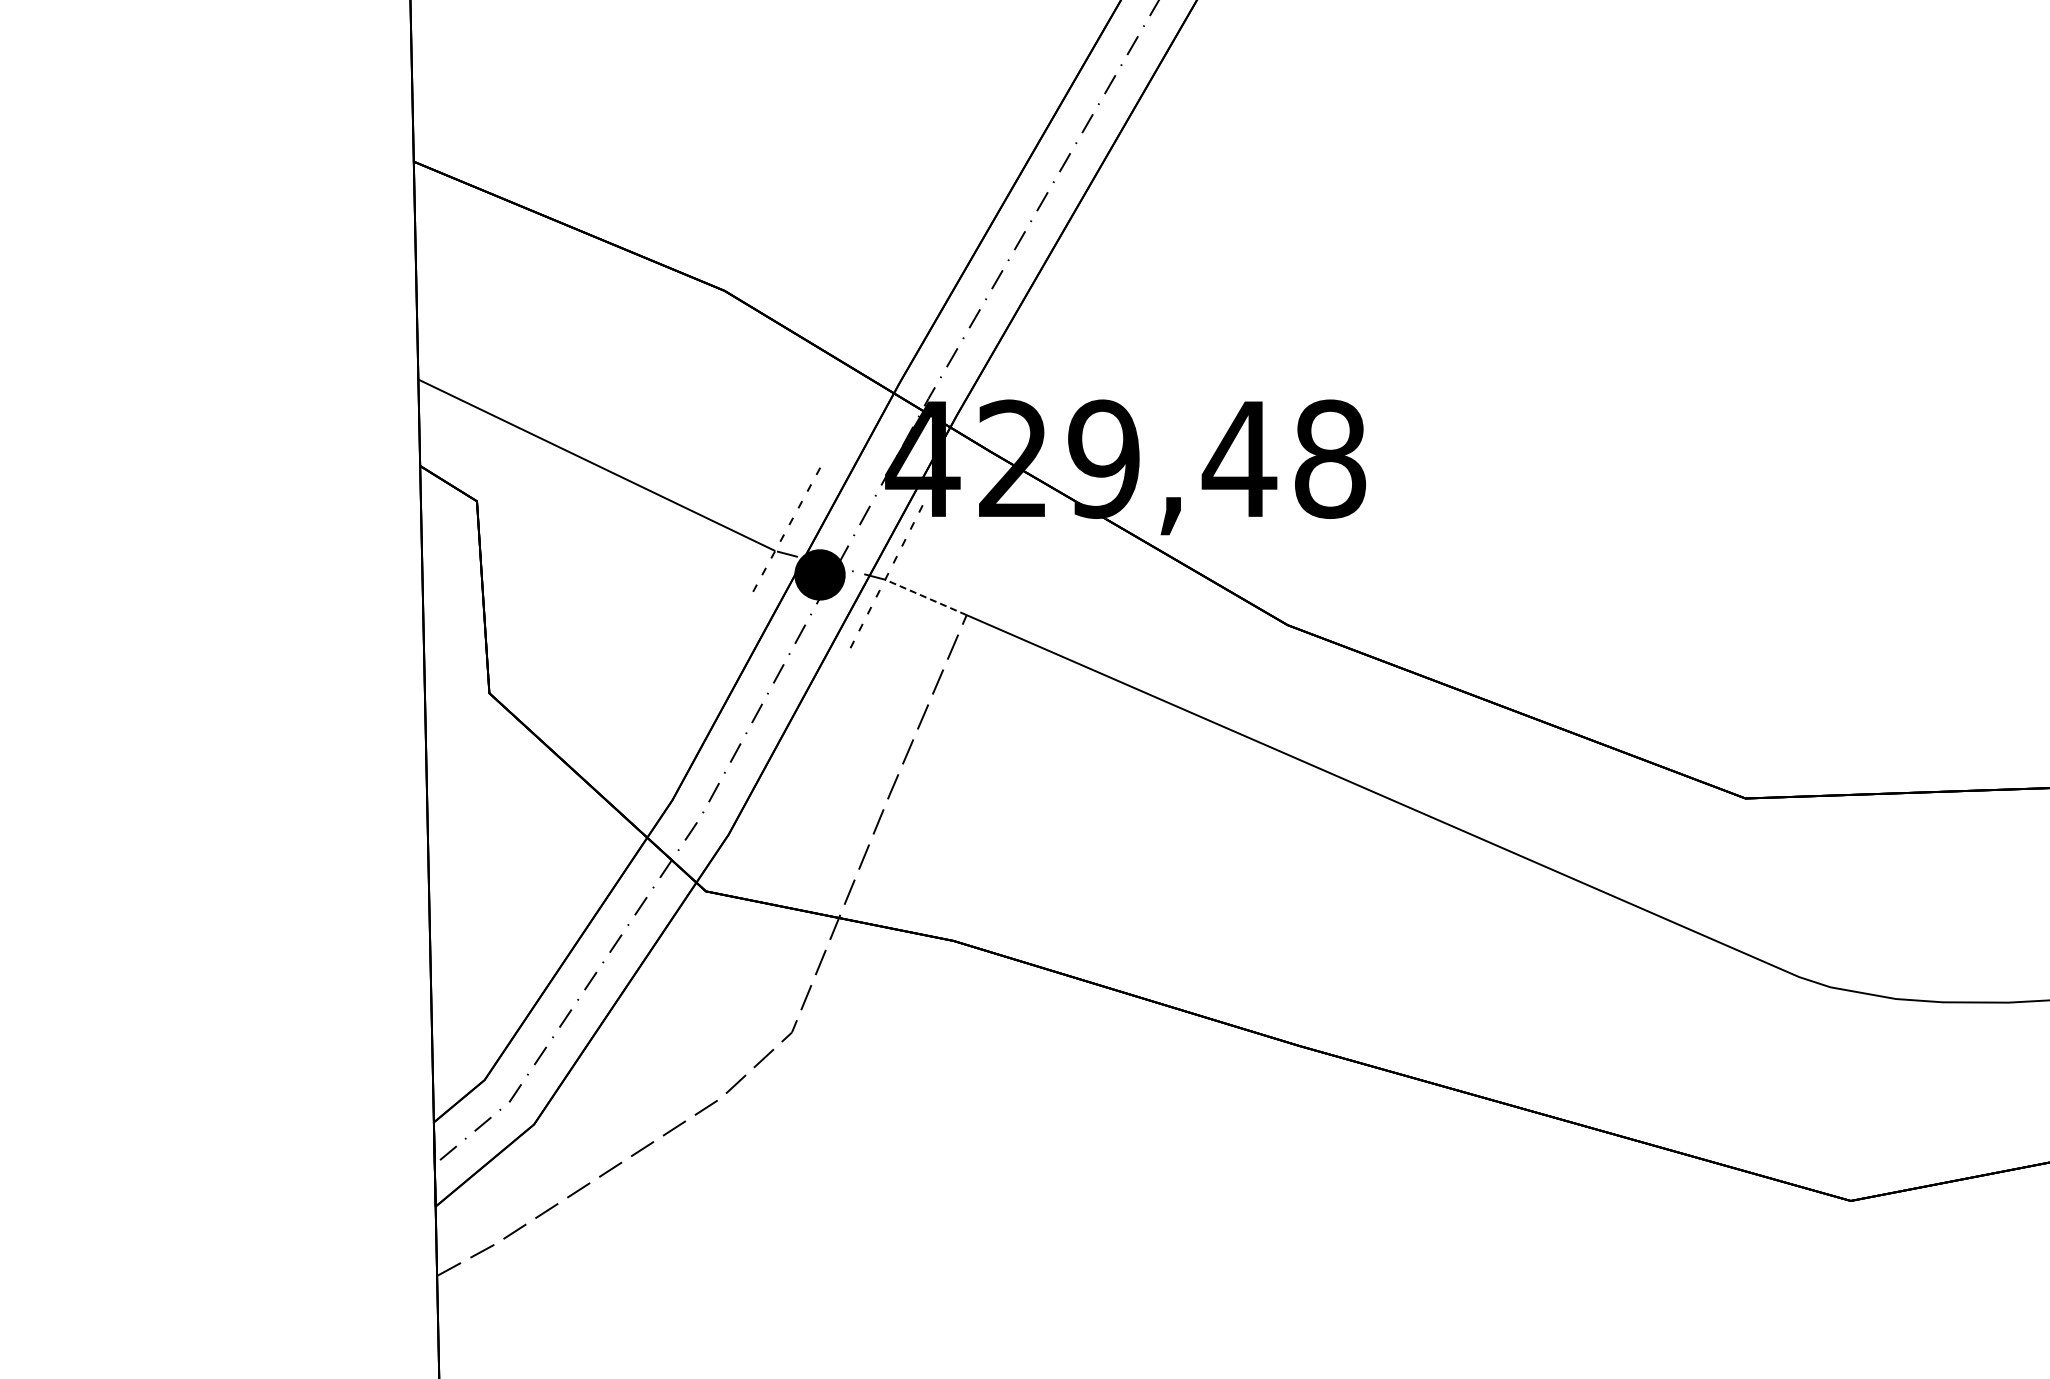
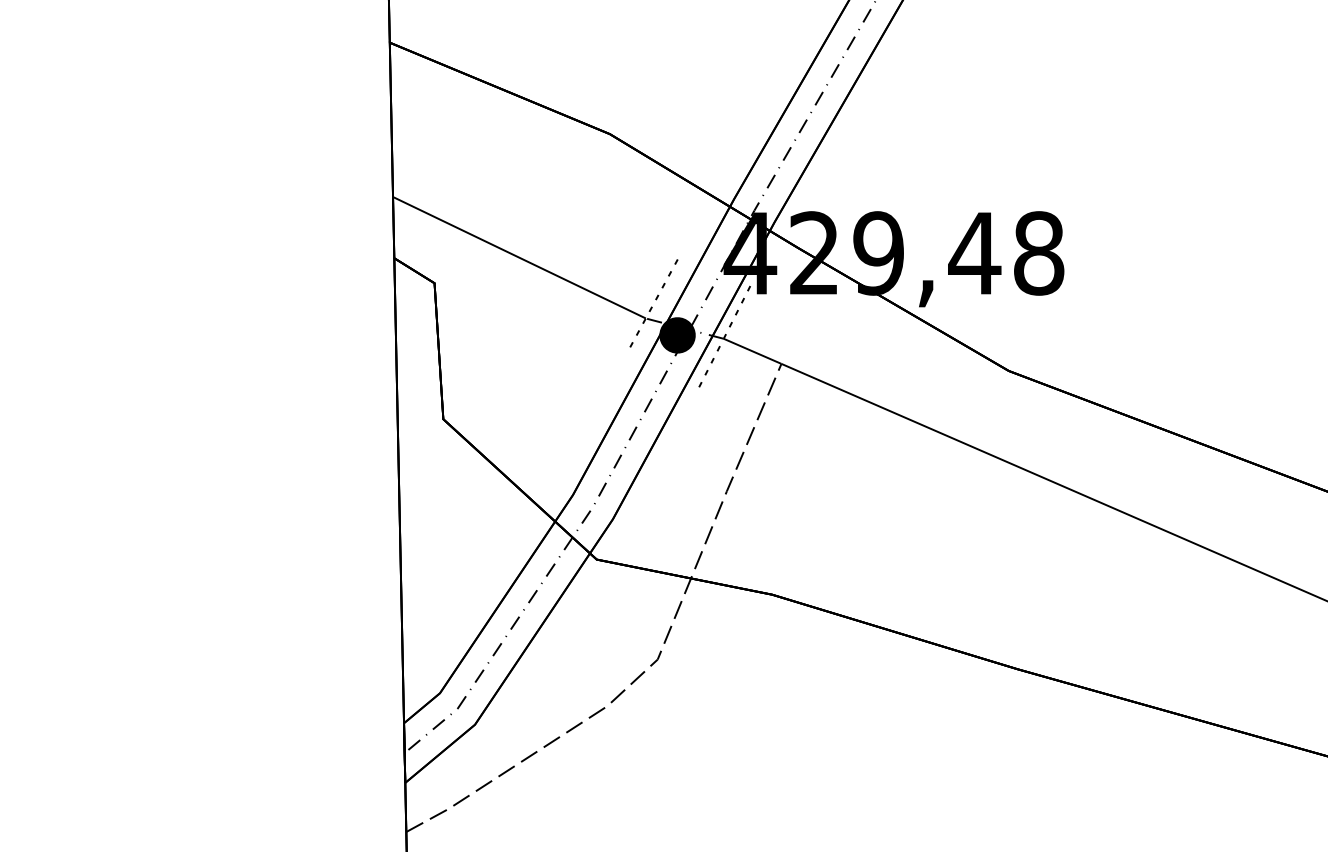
line: (925, 597) -> (752, 351), dashed -> solid

